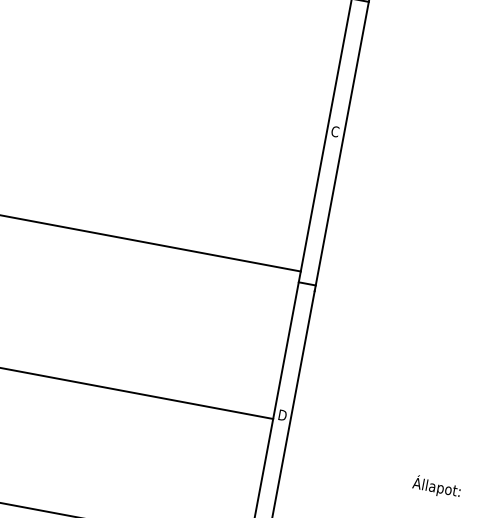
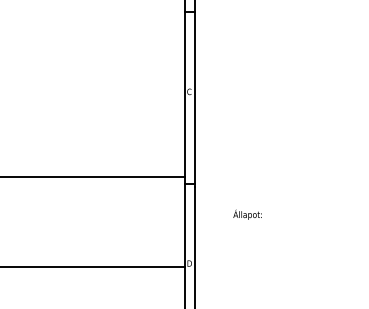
text: (436, 486) -> (247, 214), moved

